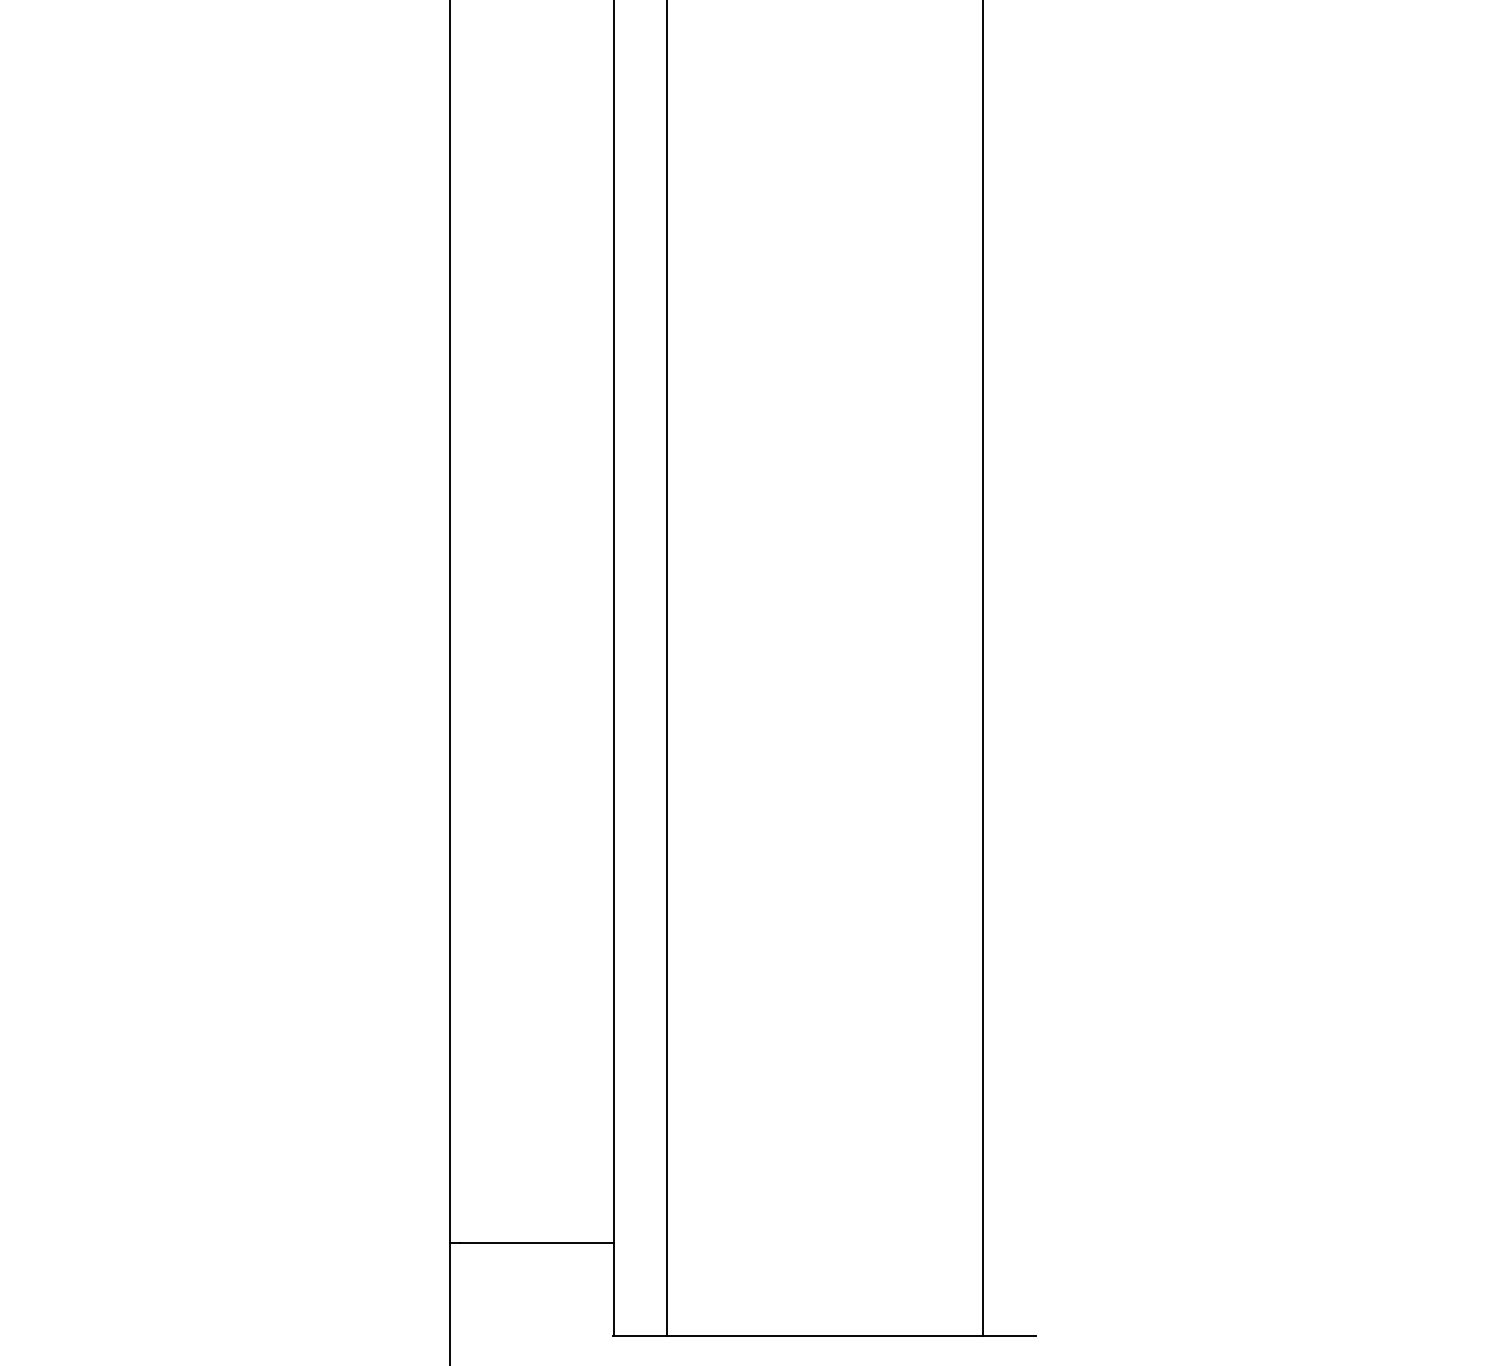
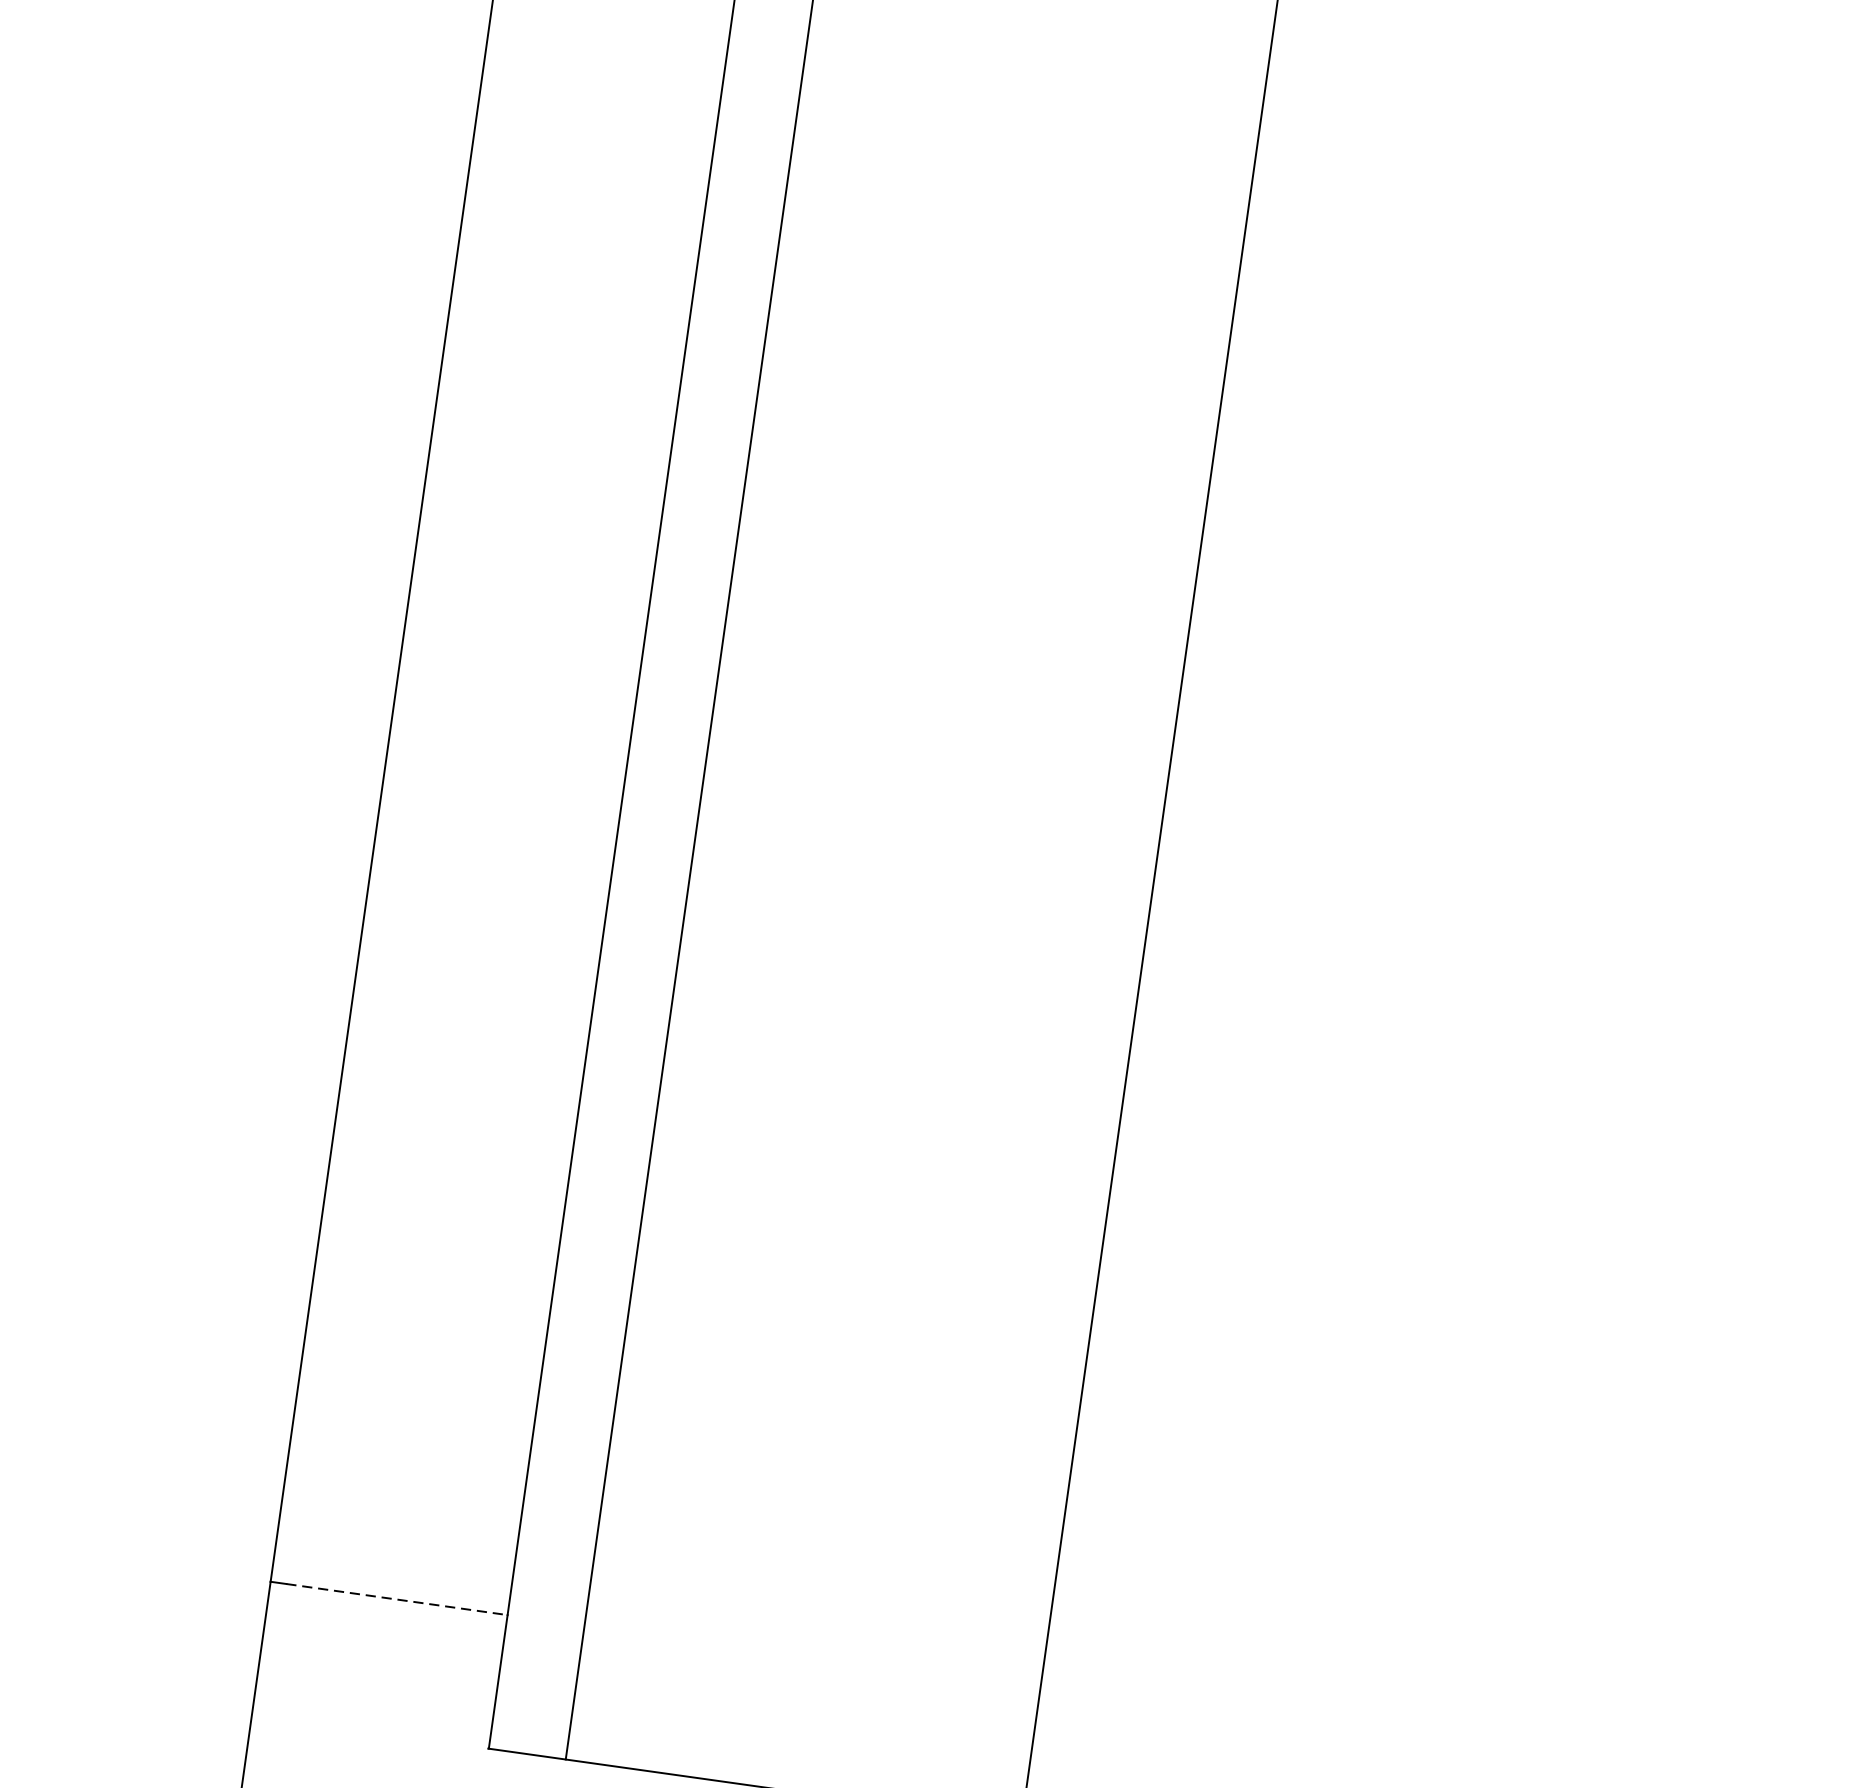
line: (537, 1243) -> (397, 1600), solid -> dashed

